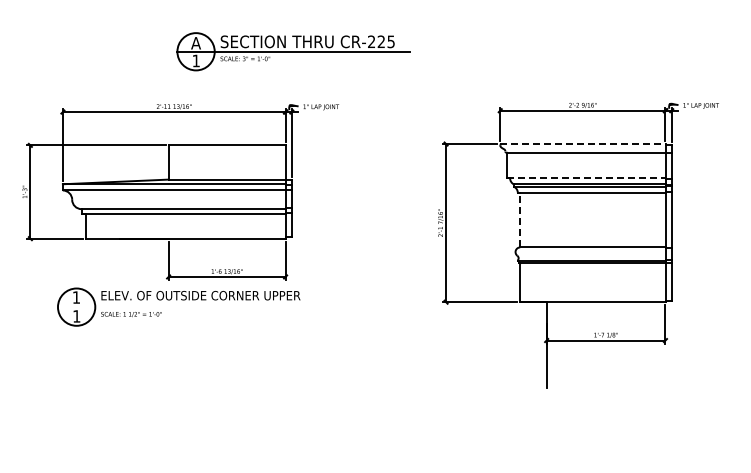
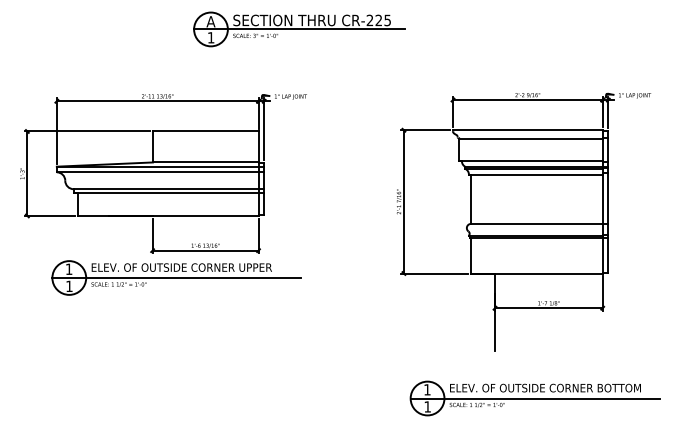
part: (293, 51) -> (299, 29), moved
line: (582, 144) -> (527, 130), dashed -> solid
line: (586, 178) -> (531, 161), dashed -> solid
line: (520, 219) -> (471, 198), dashed -> solid
line: (194, 307) -> (176, 278), added
part: (590, 439) -> (534, 397), added

